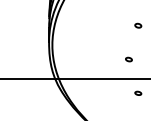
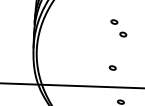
part: (128, 13) -> (113, 21), added

